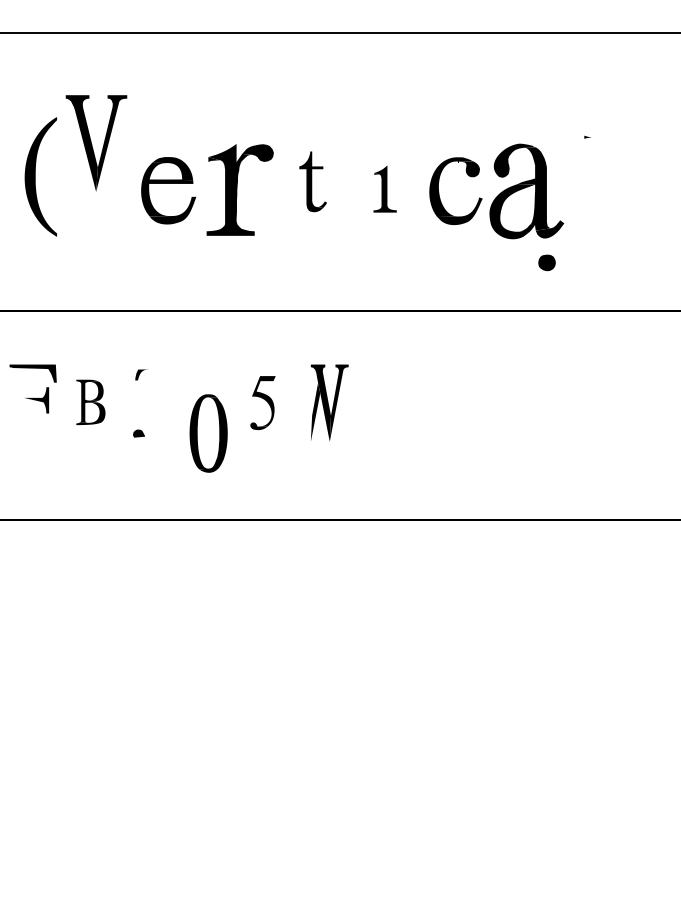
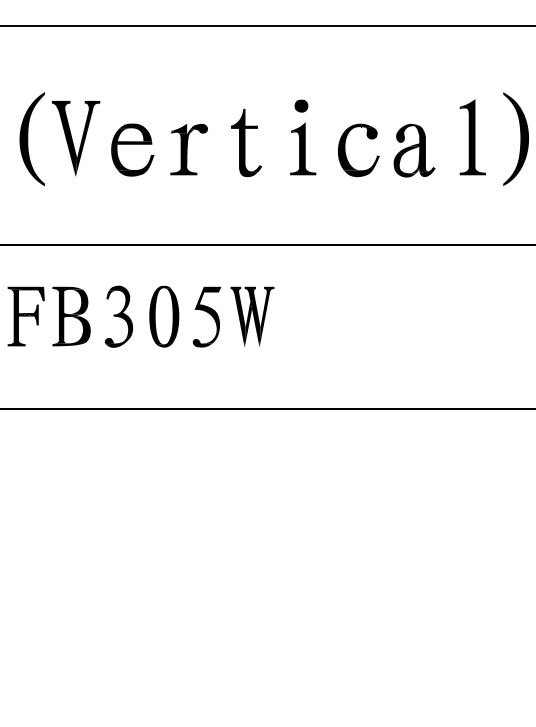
part: (96, 143) -> (76, 138), moved
fill: (600, 173) -> (472, 136), added
fill: (655, 176) -> (515, 138), added
part: (312, 181) -> (245, 142), size x1.43
part: (384, 188) -> (302, 148), size x1.43
part: (240, 189) -> (189, 149), size x0.71
part: (526, 191) -> (414, 150), size x0.71
part: (546, 262) -> (301, 105), moved
part: (90, 402) -> (71, 316), size x1.67
fill: (151, 402) -> (119, 316), added
part: (262, 402) -> (206, 316), size x1.43
fill: (302, 402) -> (238, 316), added
fill: (28, 404) -> (22, 318), added
part: (208, 433) -> (164, 316), moved

